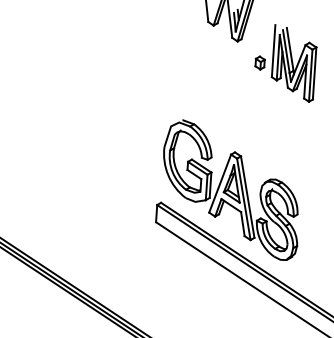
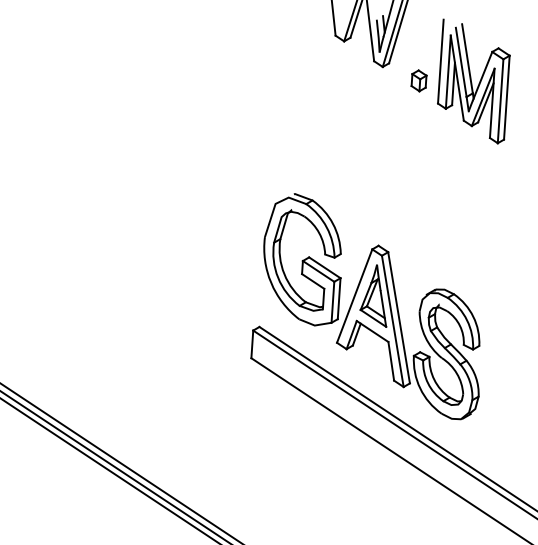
part: (285, 63) -> (459, 81), moved

